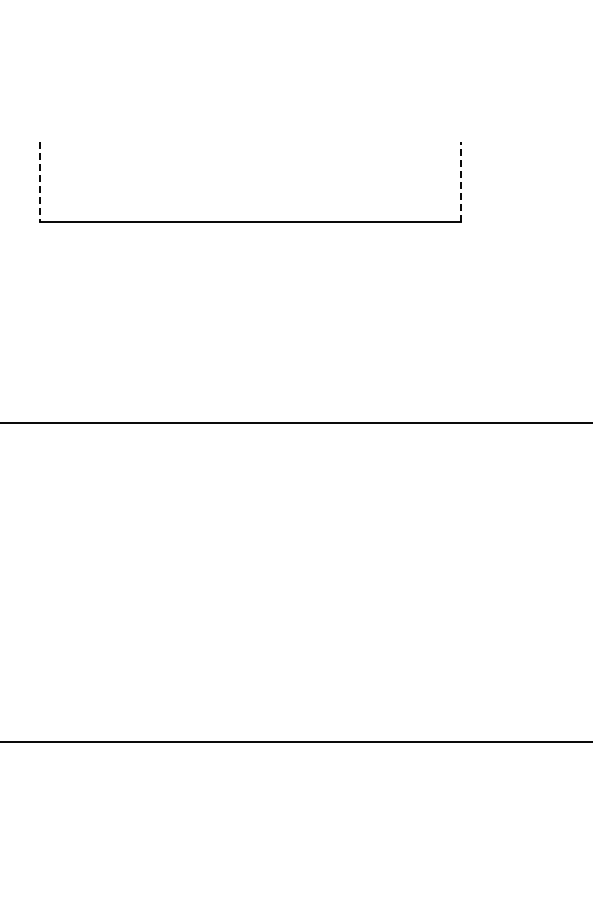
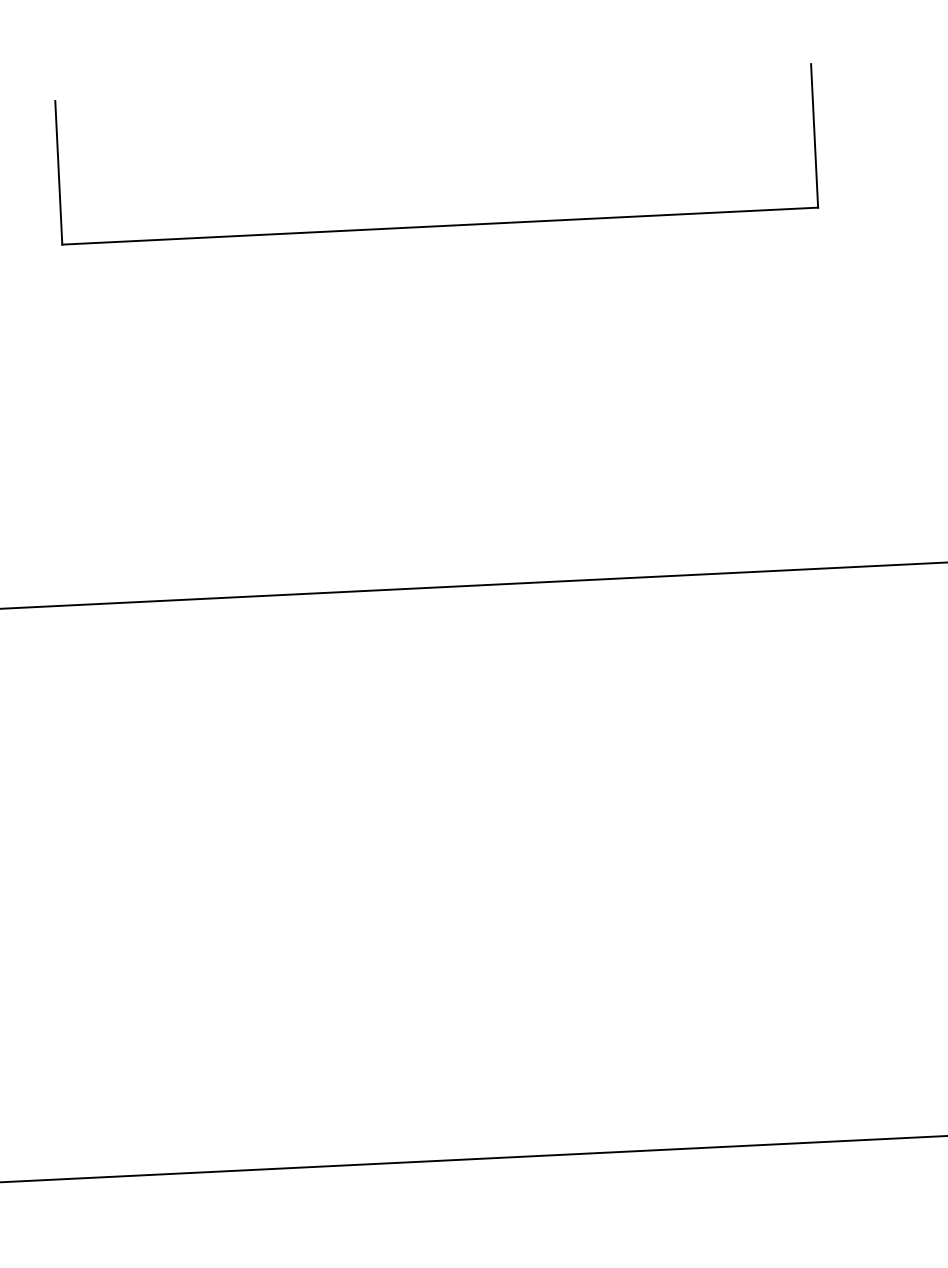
line: (461, 181) -> (814, 135), dashed -> solid
line: (39, 182) -> (58, 174), dashed -> solid

